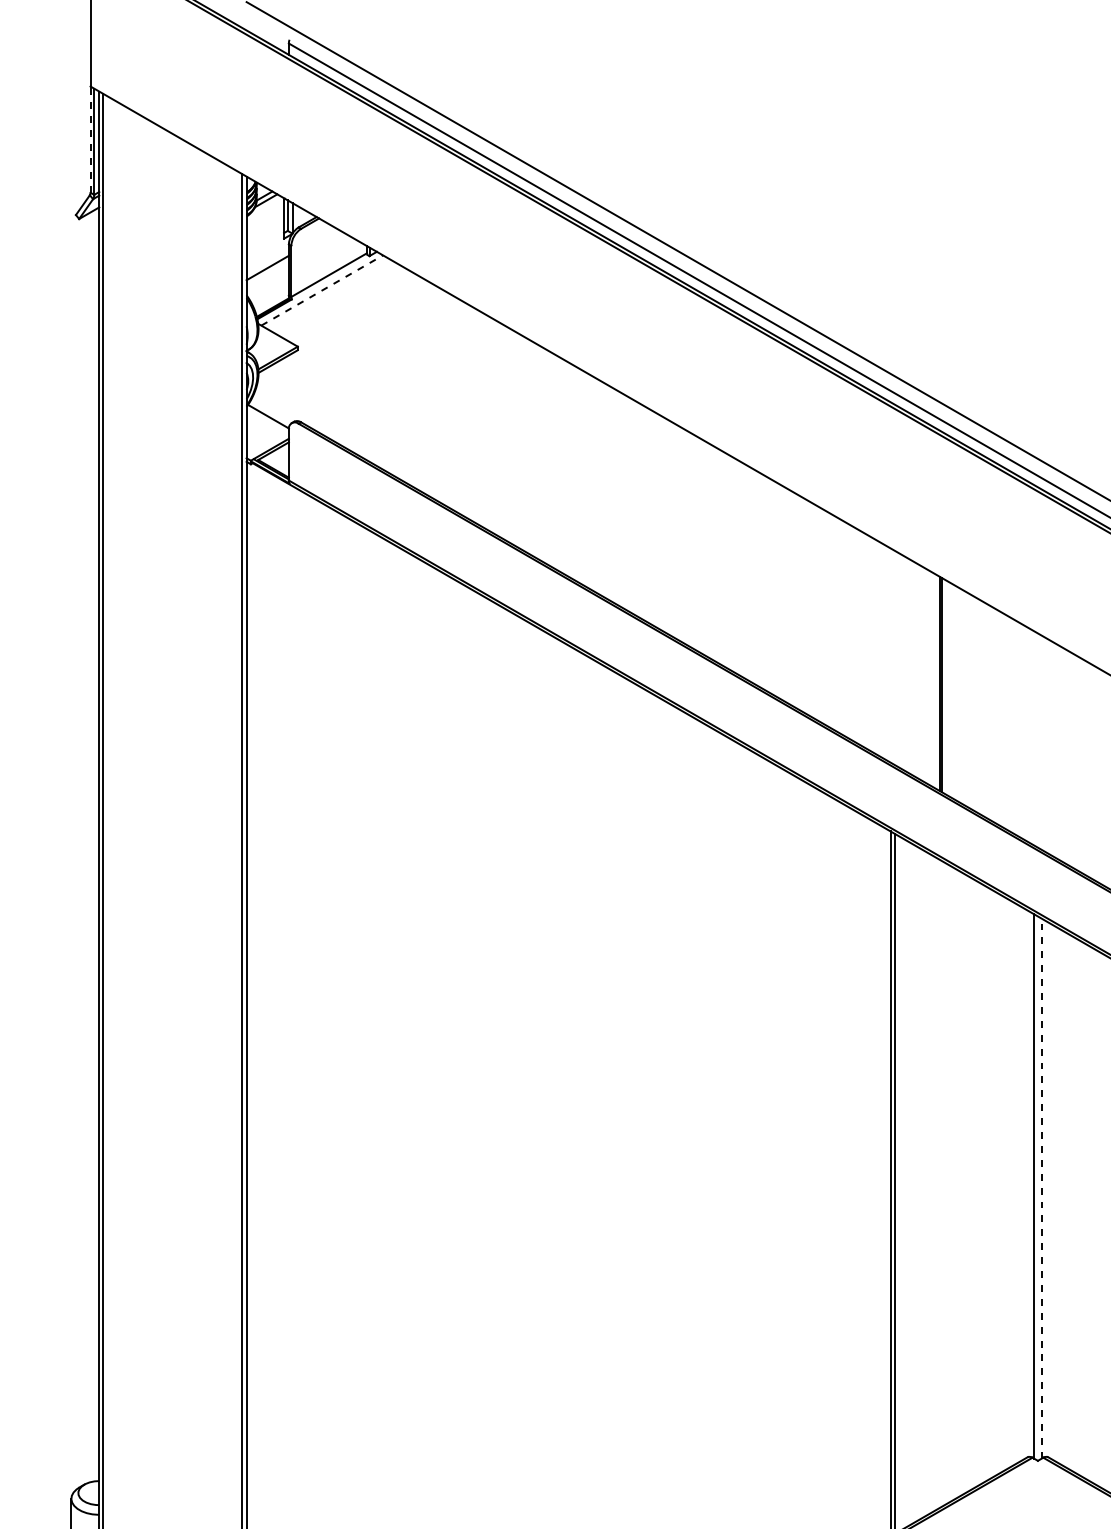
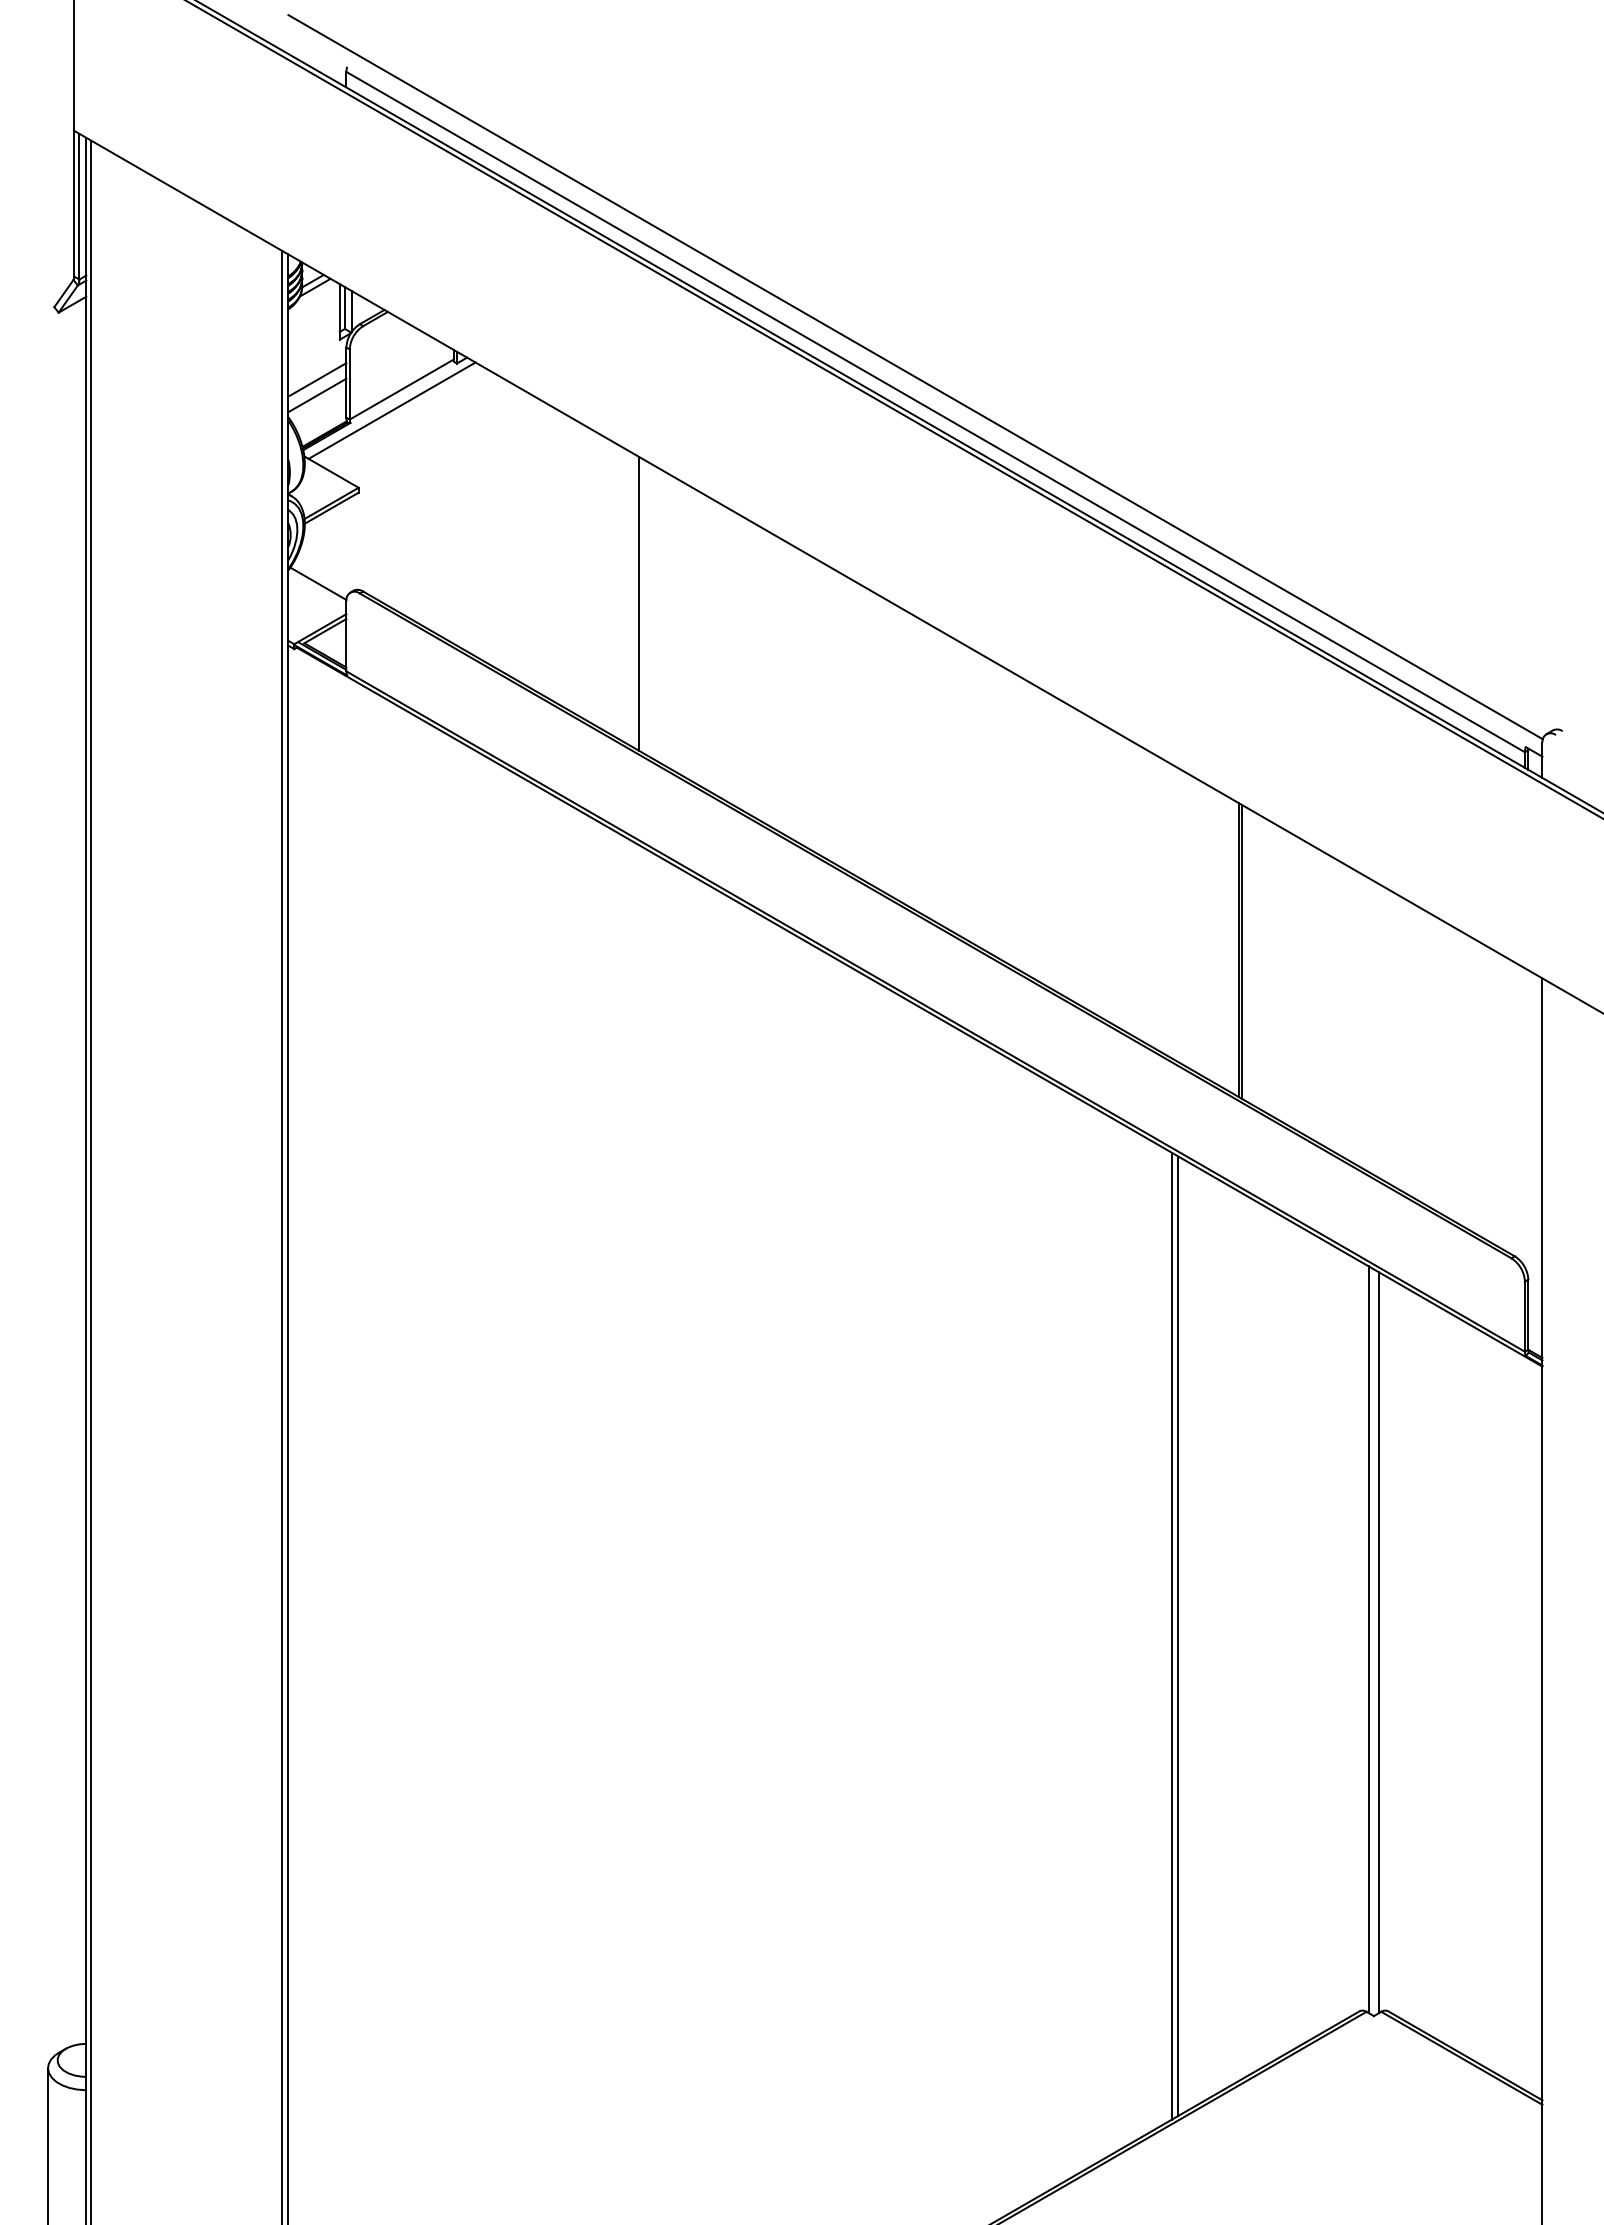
line: (90, 139) -> (74, 203), dashed -> solid
line: (267, 279) -> (317, 395), added
line: (322, 290) -> (392, 410), dashed -> solid
line: (502, 431) -> (639, 603), added
line: (1041, 1188) -> (1378, 1642), dashed -> solid

